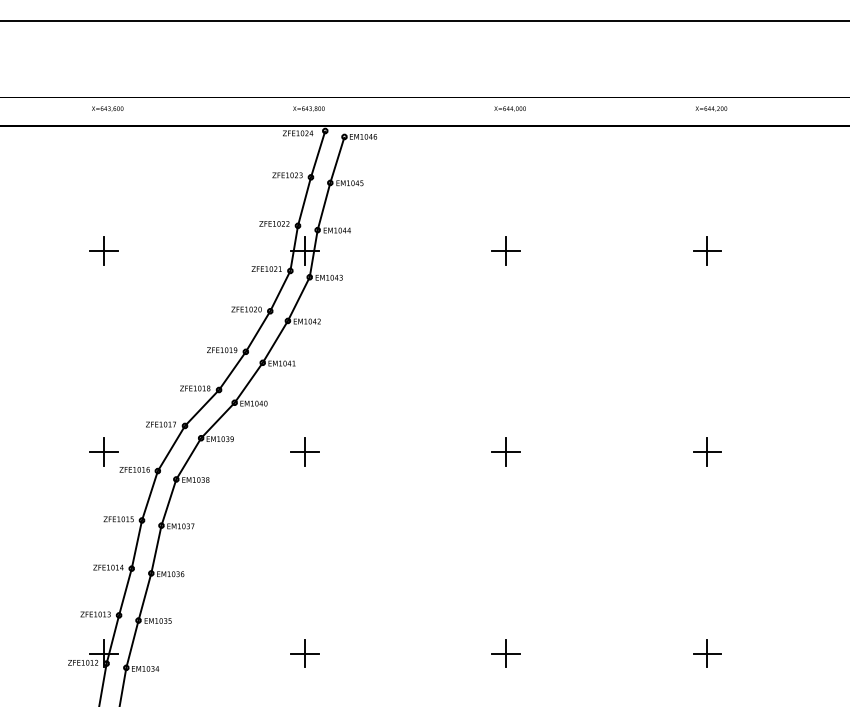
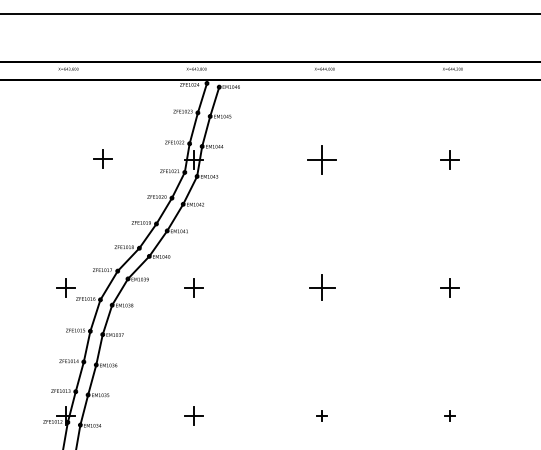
part: (102, 250) -> (102, 158), moved
part: (505, 250) -> (321, 159), size x1.6
part: (505, 451) -> (321, 287), size x1.4
part: (505, 652) -> (321, 415), size x0.6
part: (706, 652) -> (449, 415), size x0.6

